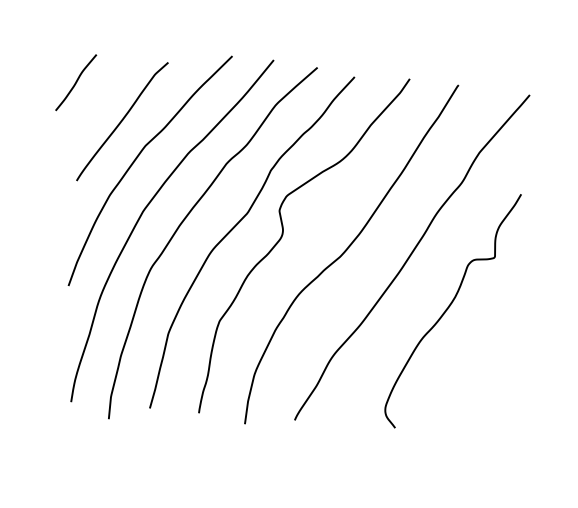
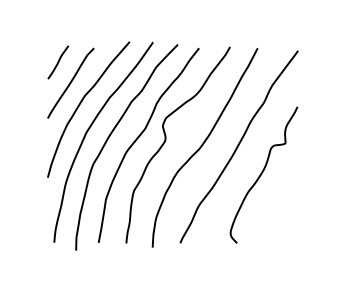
line: (76, 82) -> (58, 62), moved

